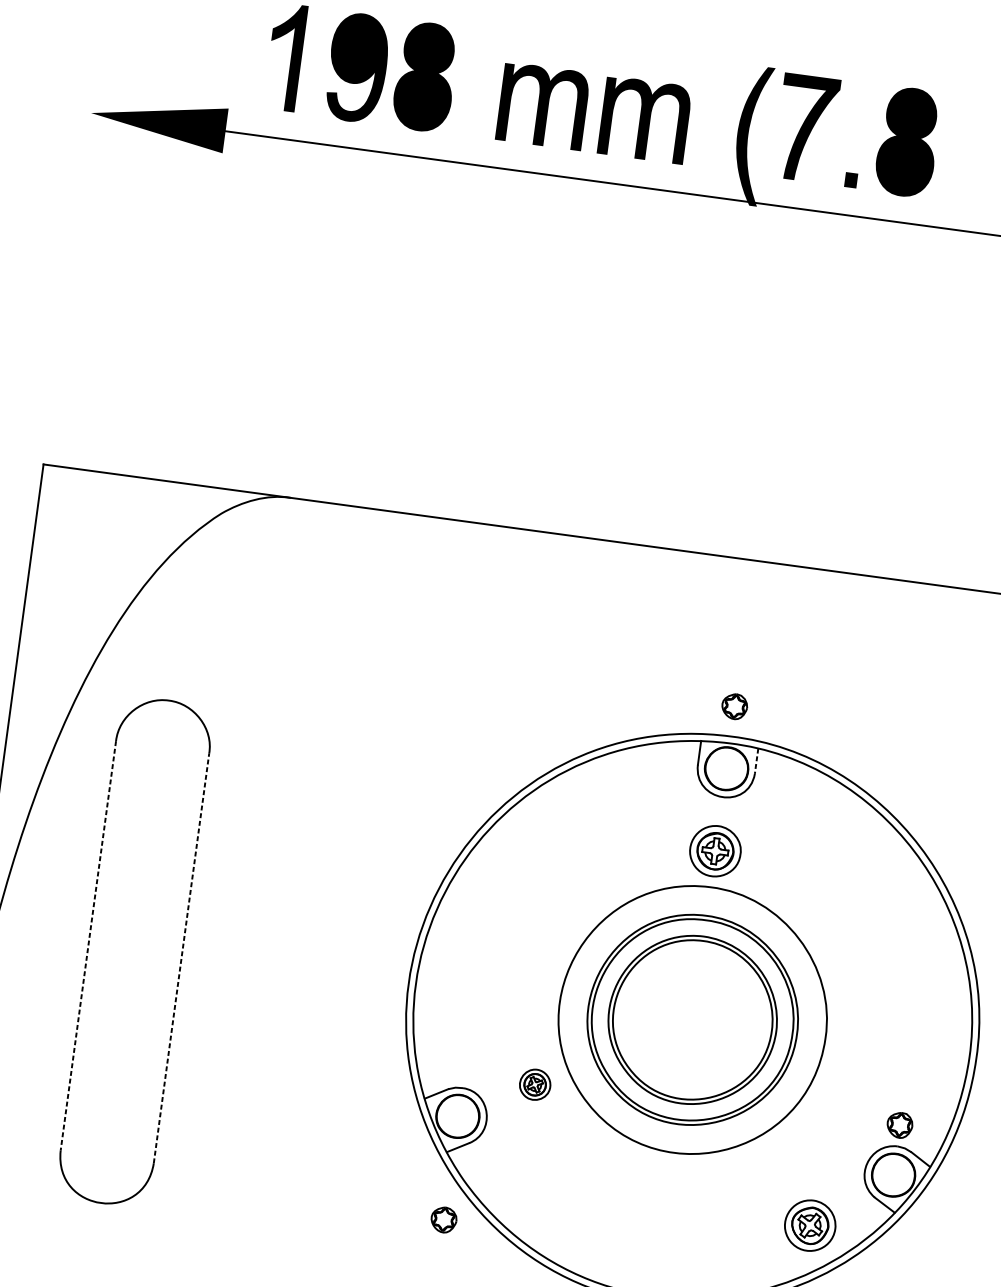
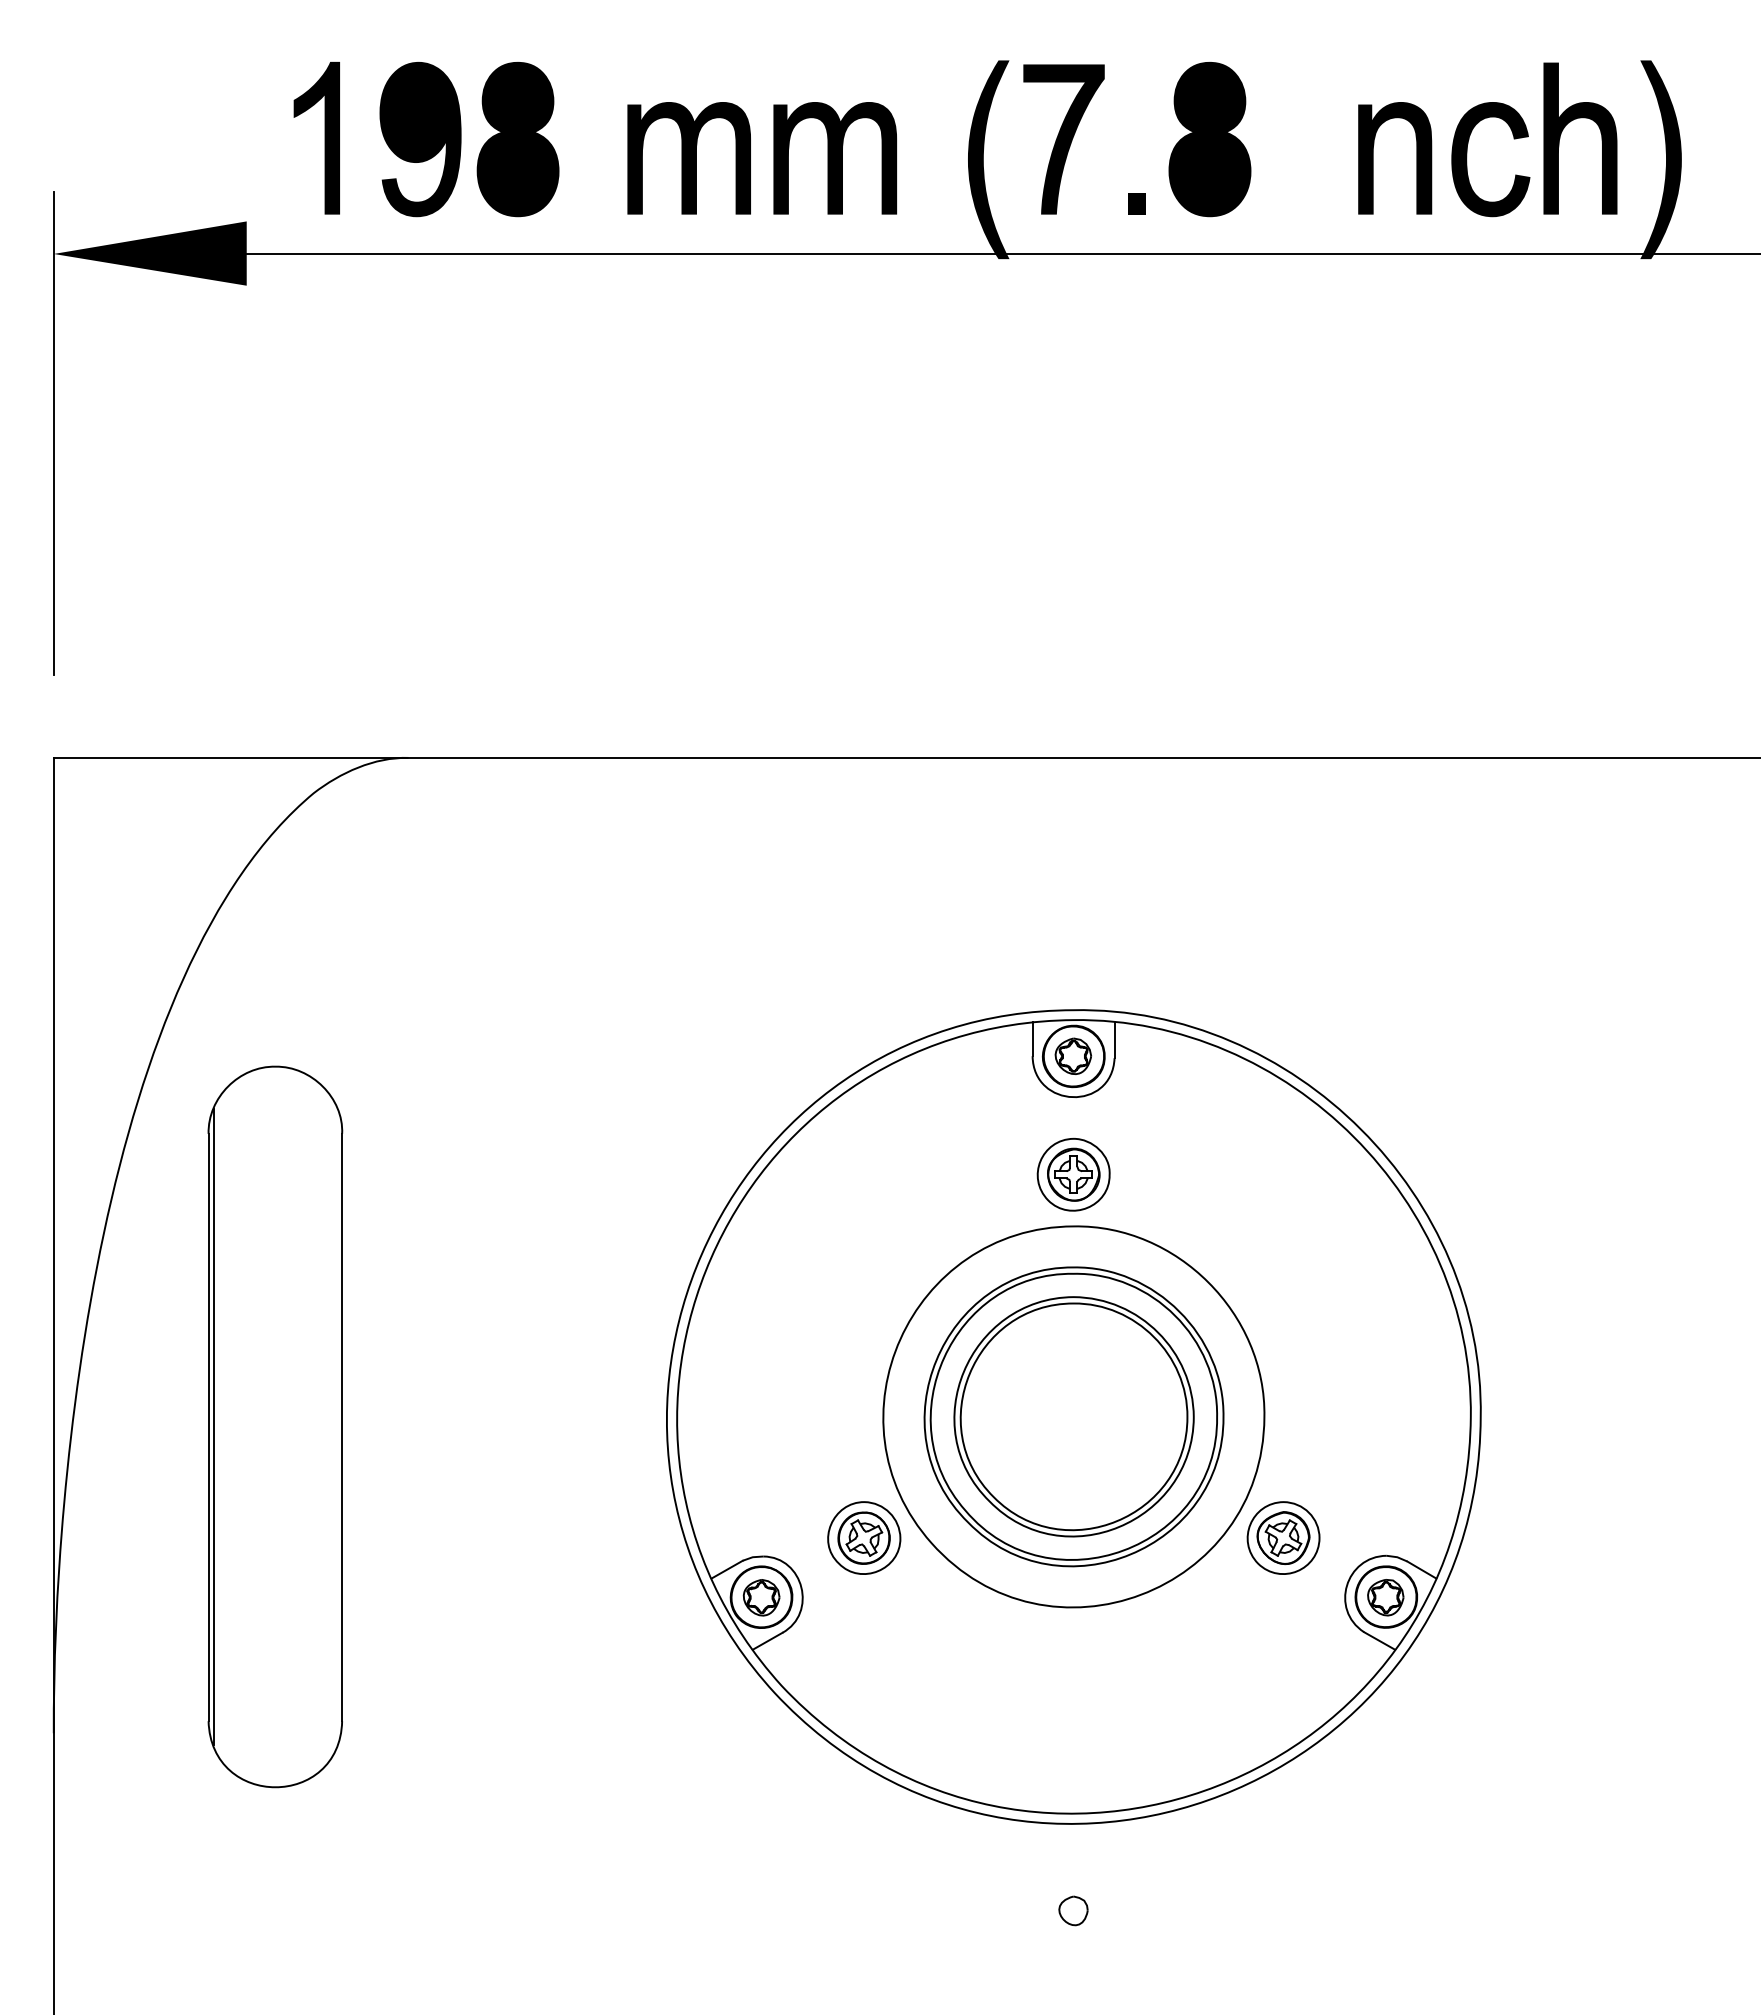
line: (73, 238) -> (53, 433), added
part: (734, 705) -> (1072, 1055), moved
line: (756, 761) -> (1114, 1040), dashed -> solid
line: (88, 945) -> (208, 1427), dashed -> solid
line: (91, 946) -> (213, 1427), added
line: (181, 958) -> (342, 1427), dashed -> solid
part: (535, 1084) -> (864, 1537), size x1.67
part: (899, 1125) -> (1385, 1597), moved
part: (443, 1219) -> (761, 1597), moved
part: (810, 1225) -> (1283, 1537), moved

